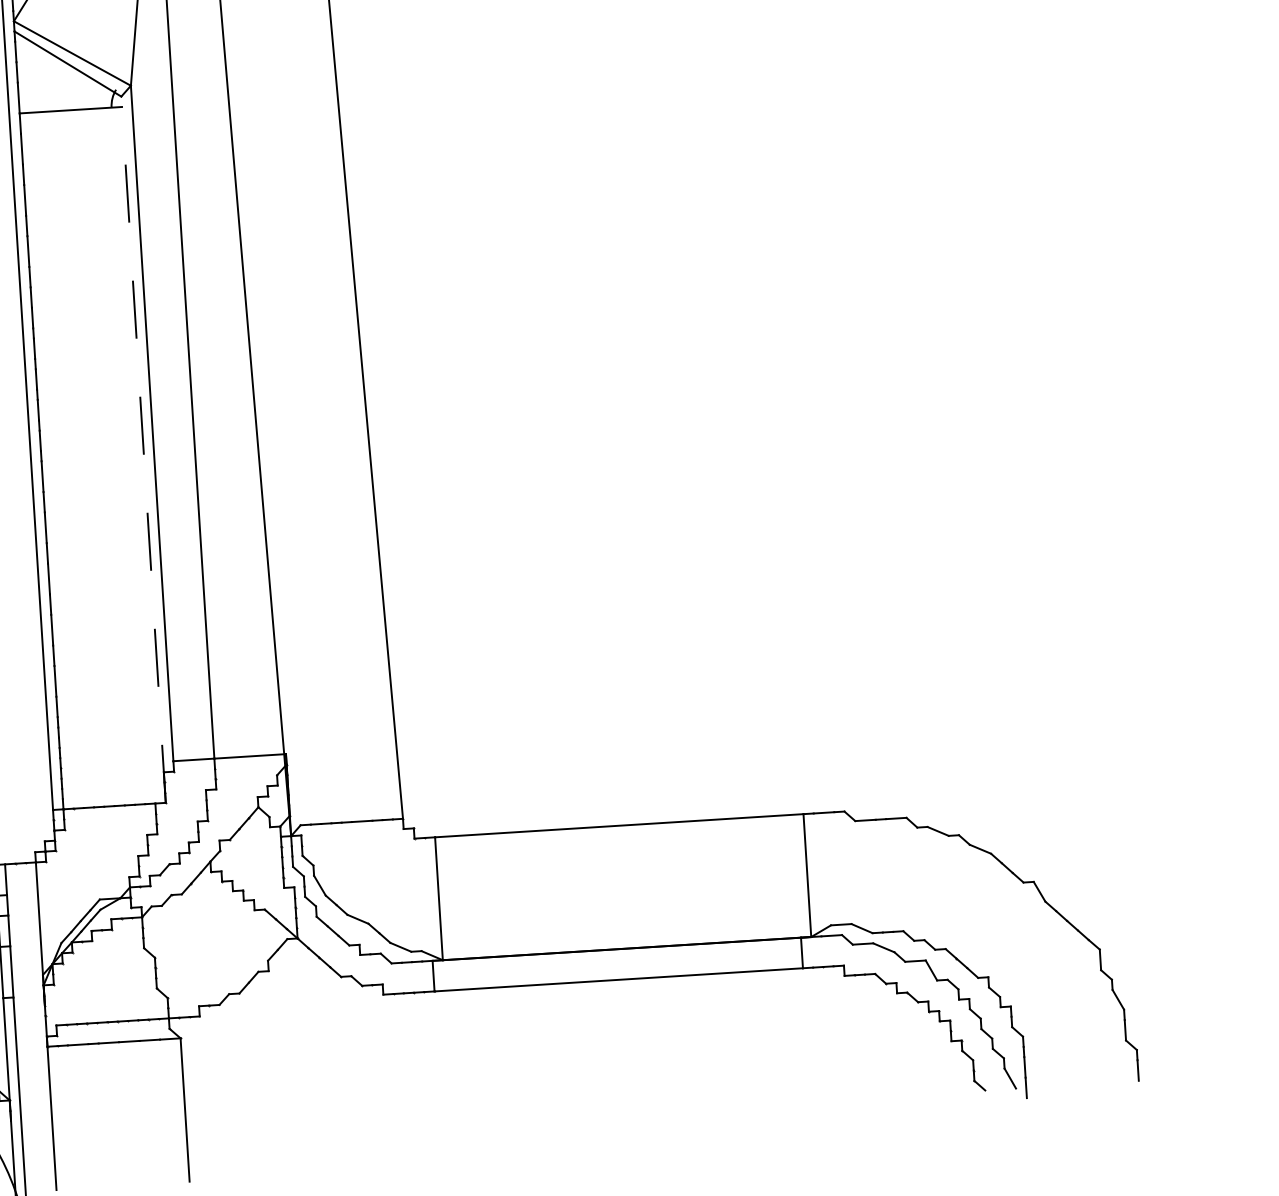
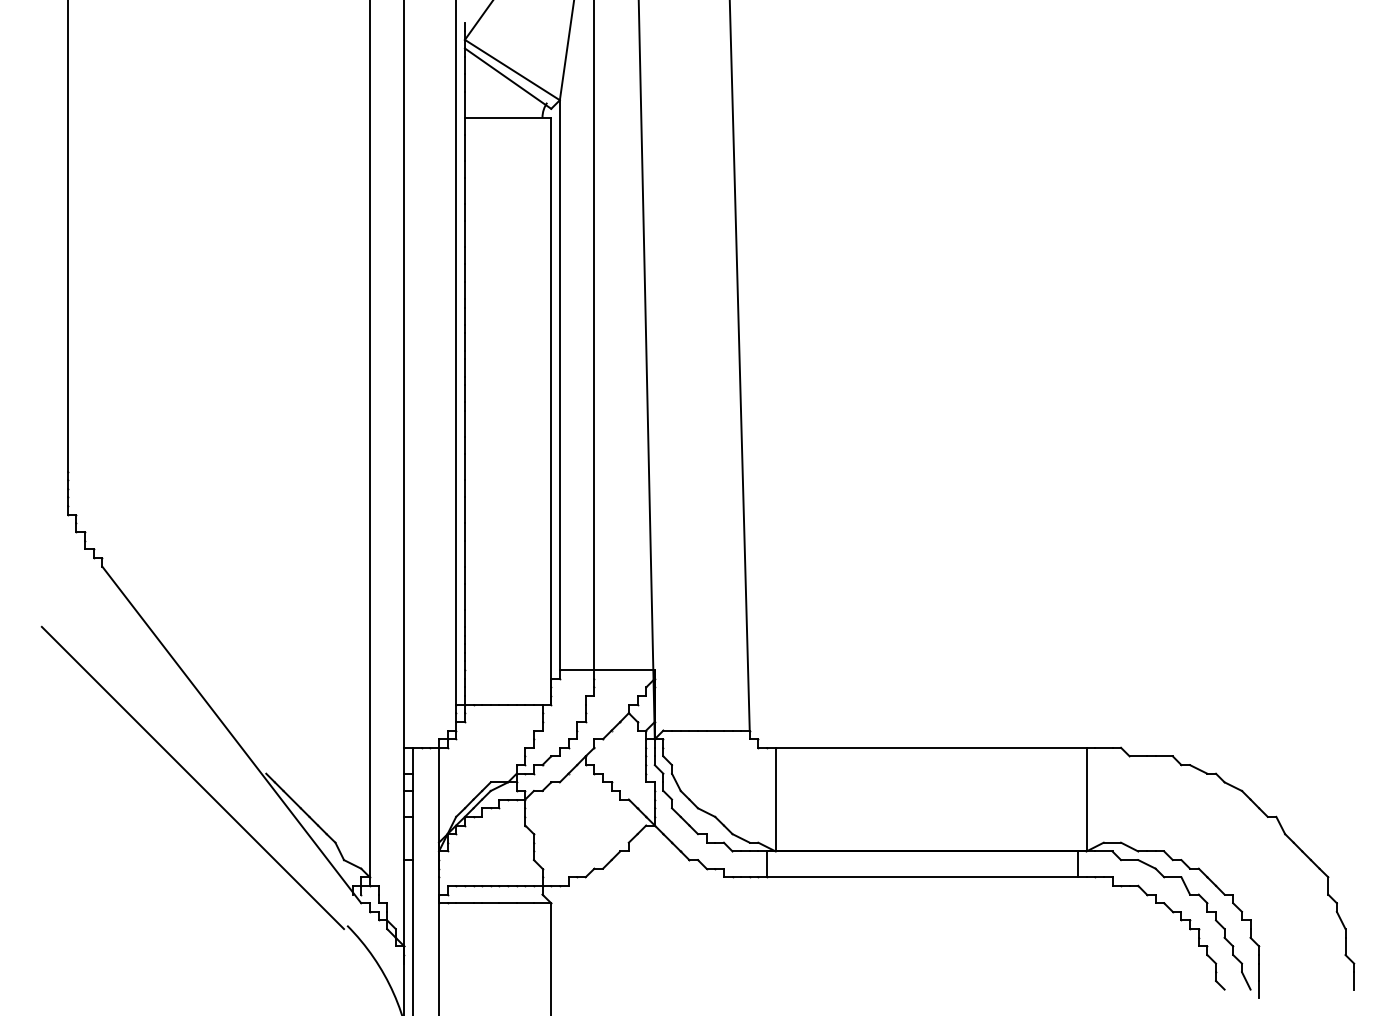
line: (144, 455) -> (551, 411), dashed -> solid

